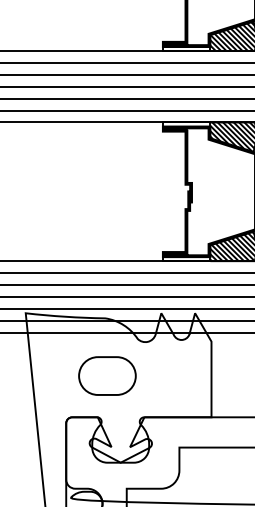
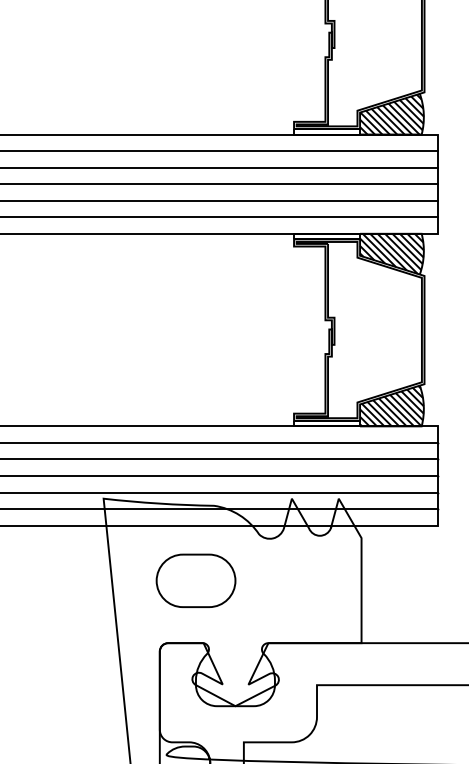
part: (107, 375) -> (195, 580), moved

